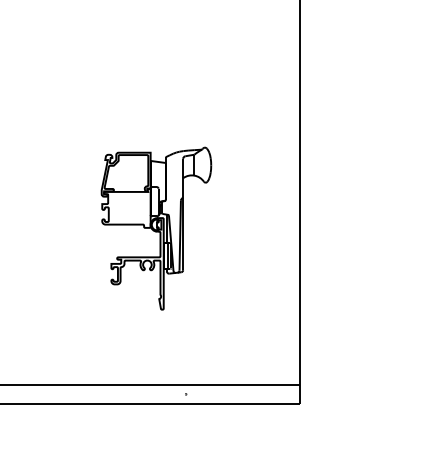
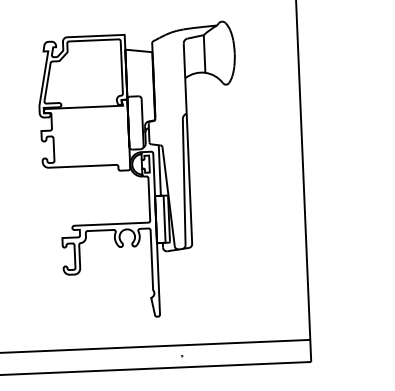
part: (156, 228) -> (140, 170), size x1.6

